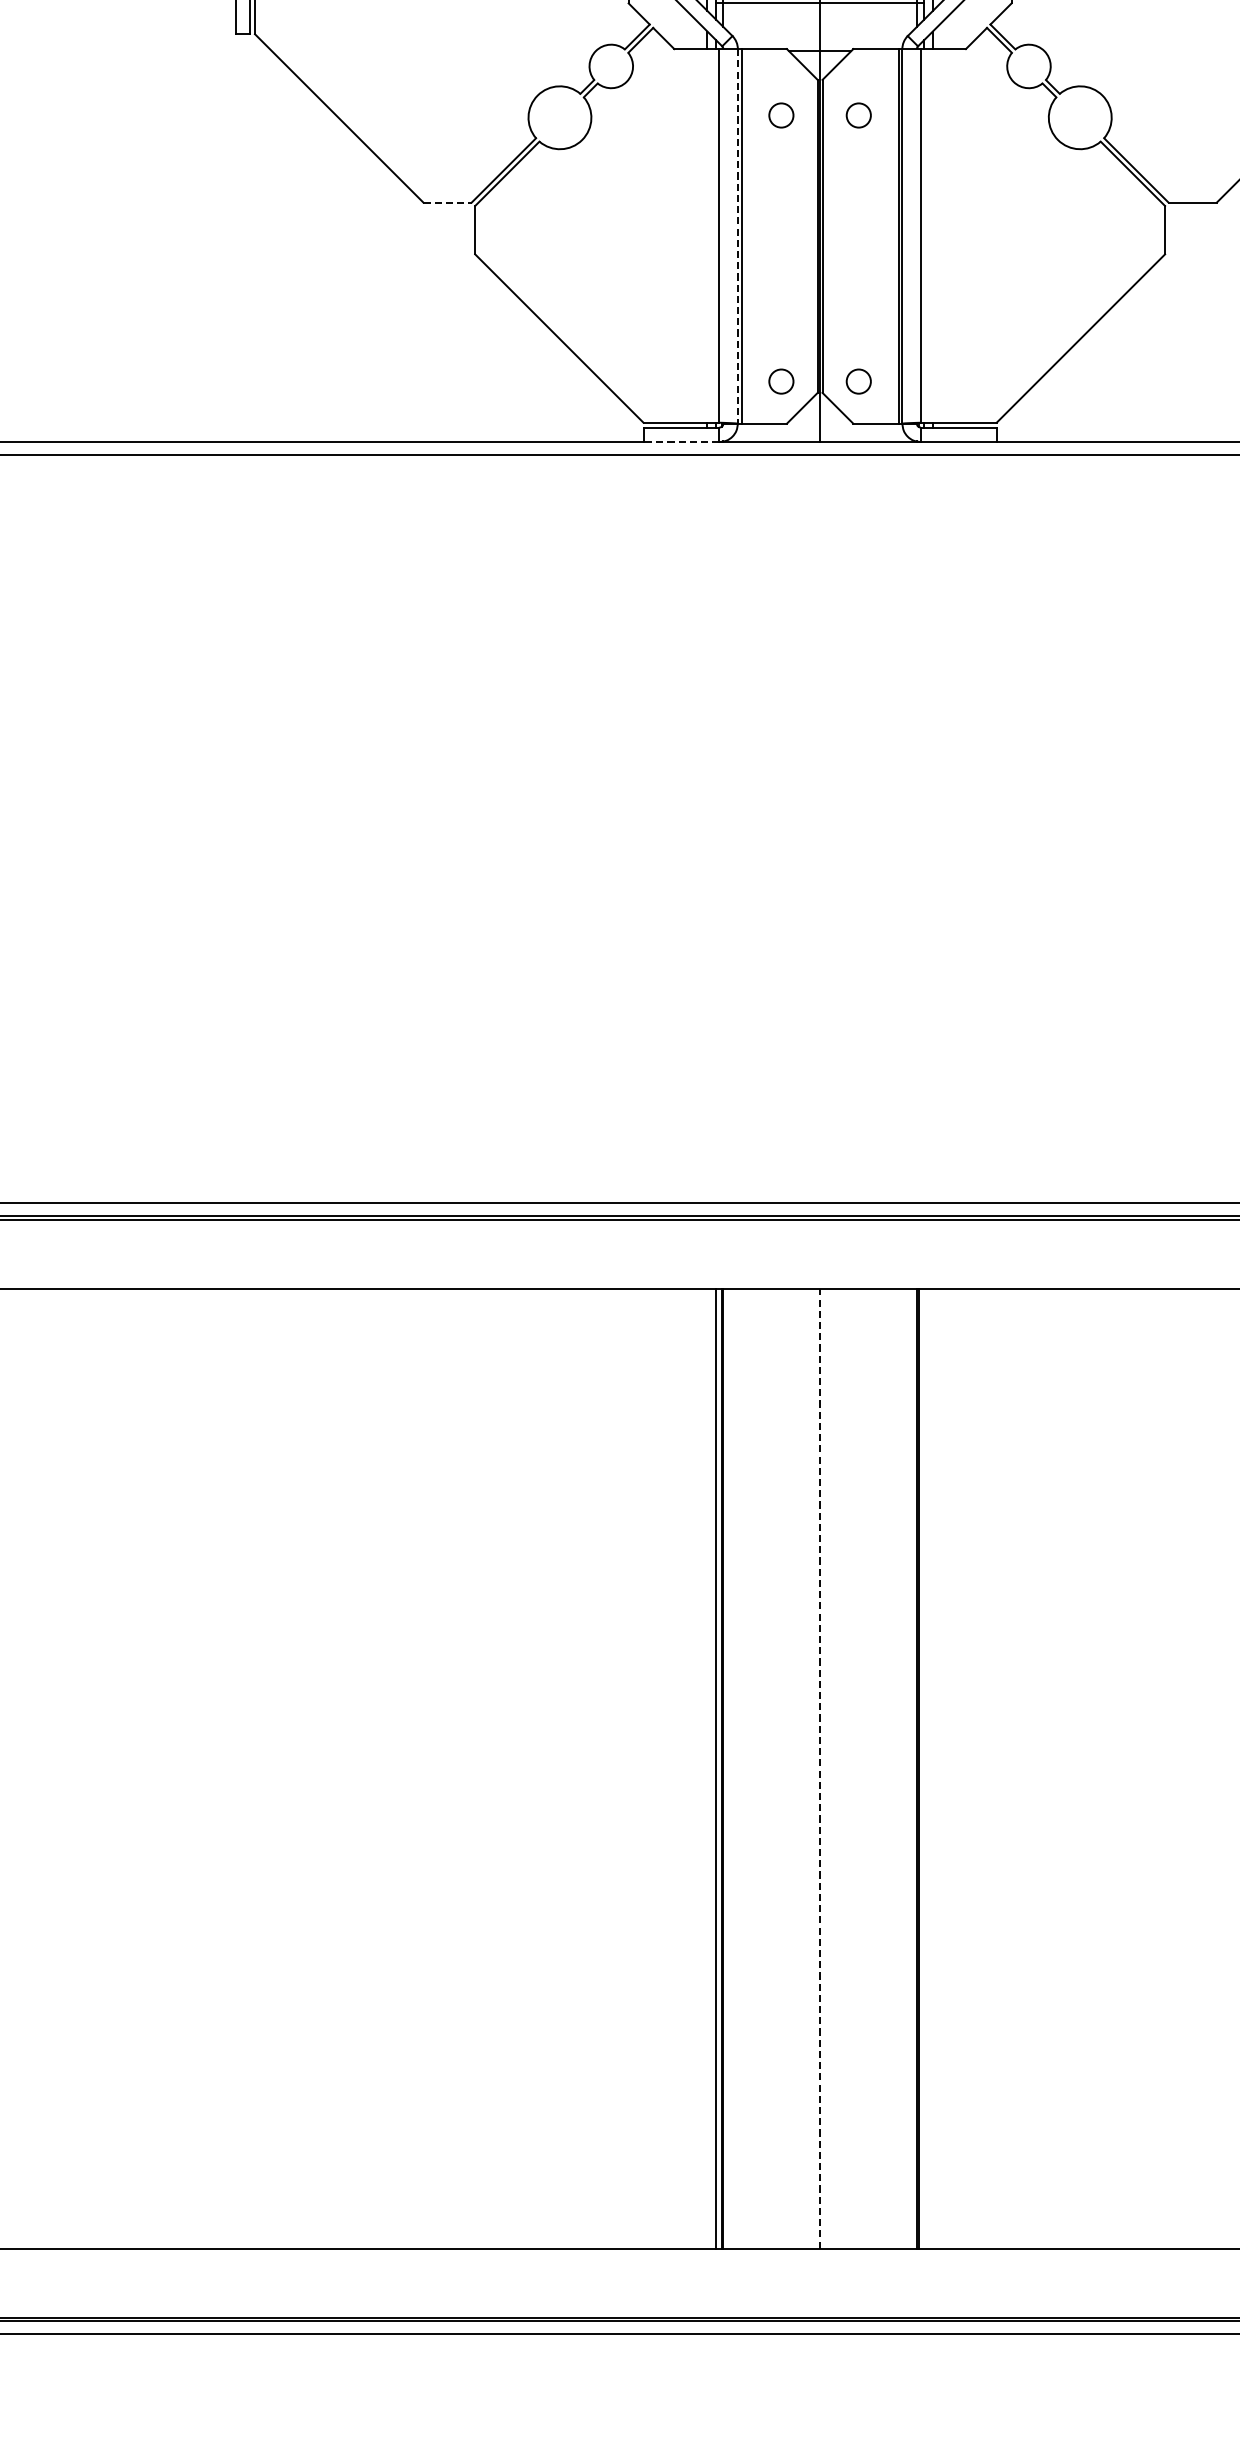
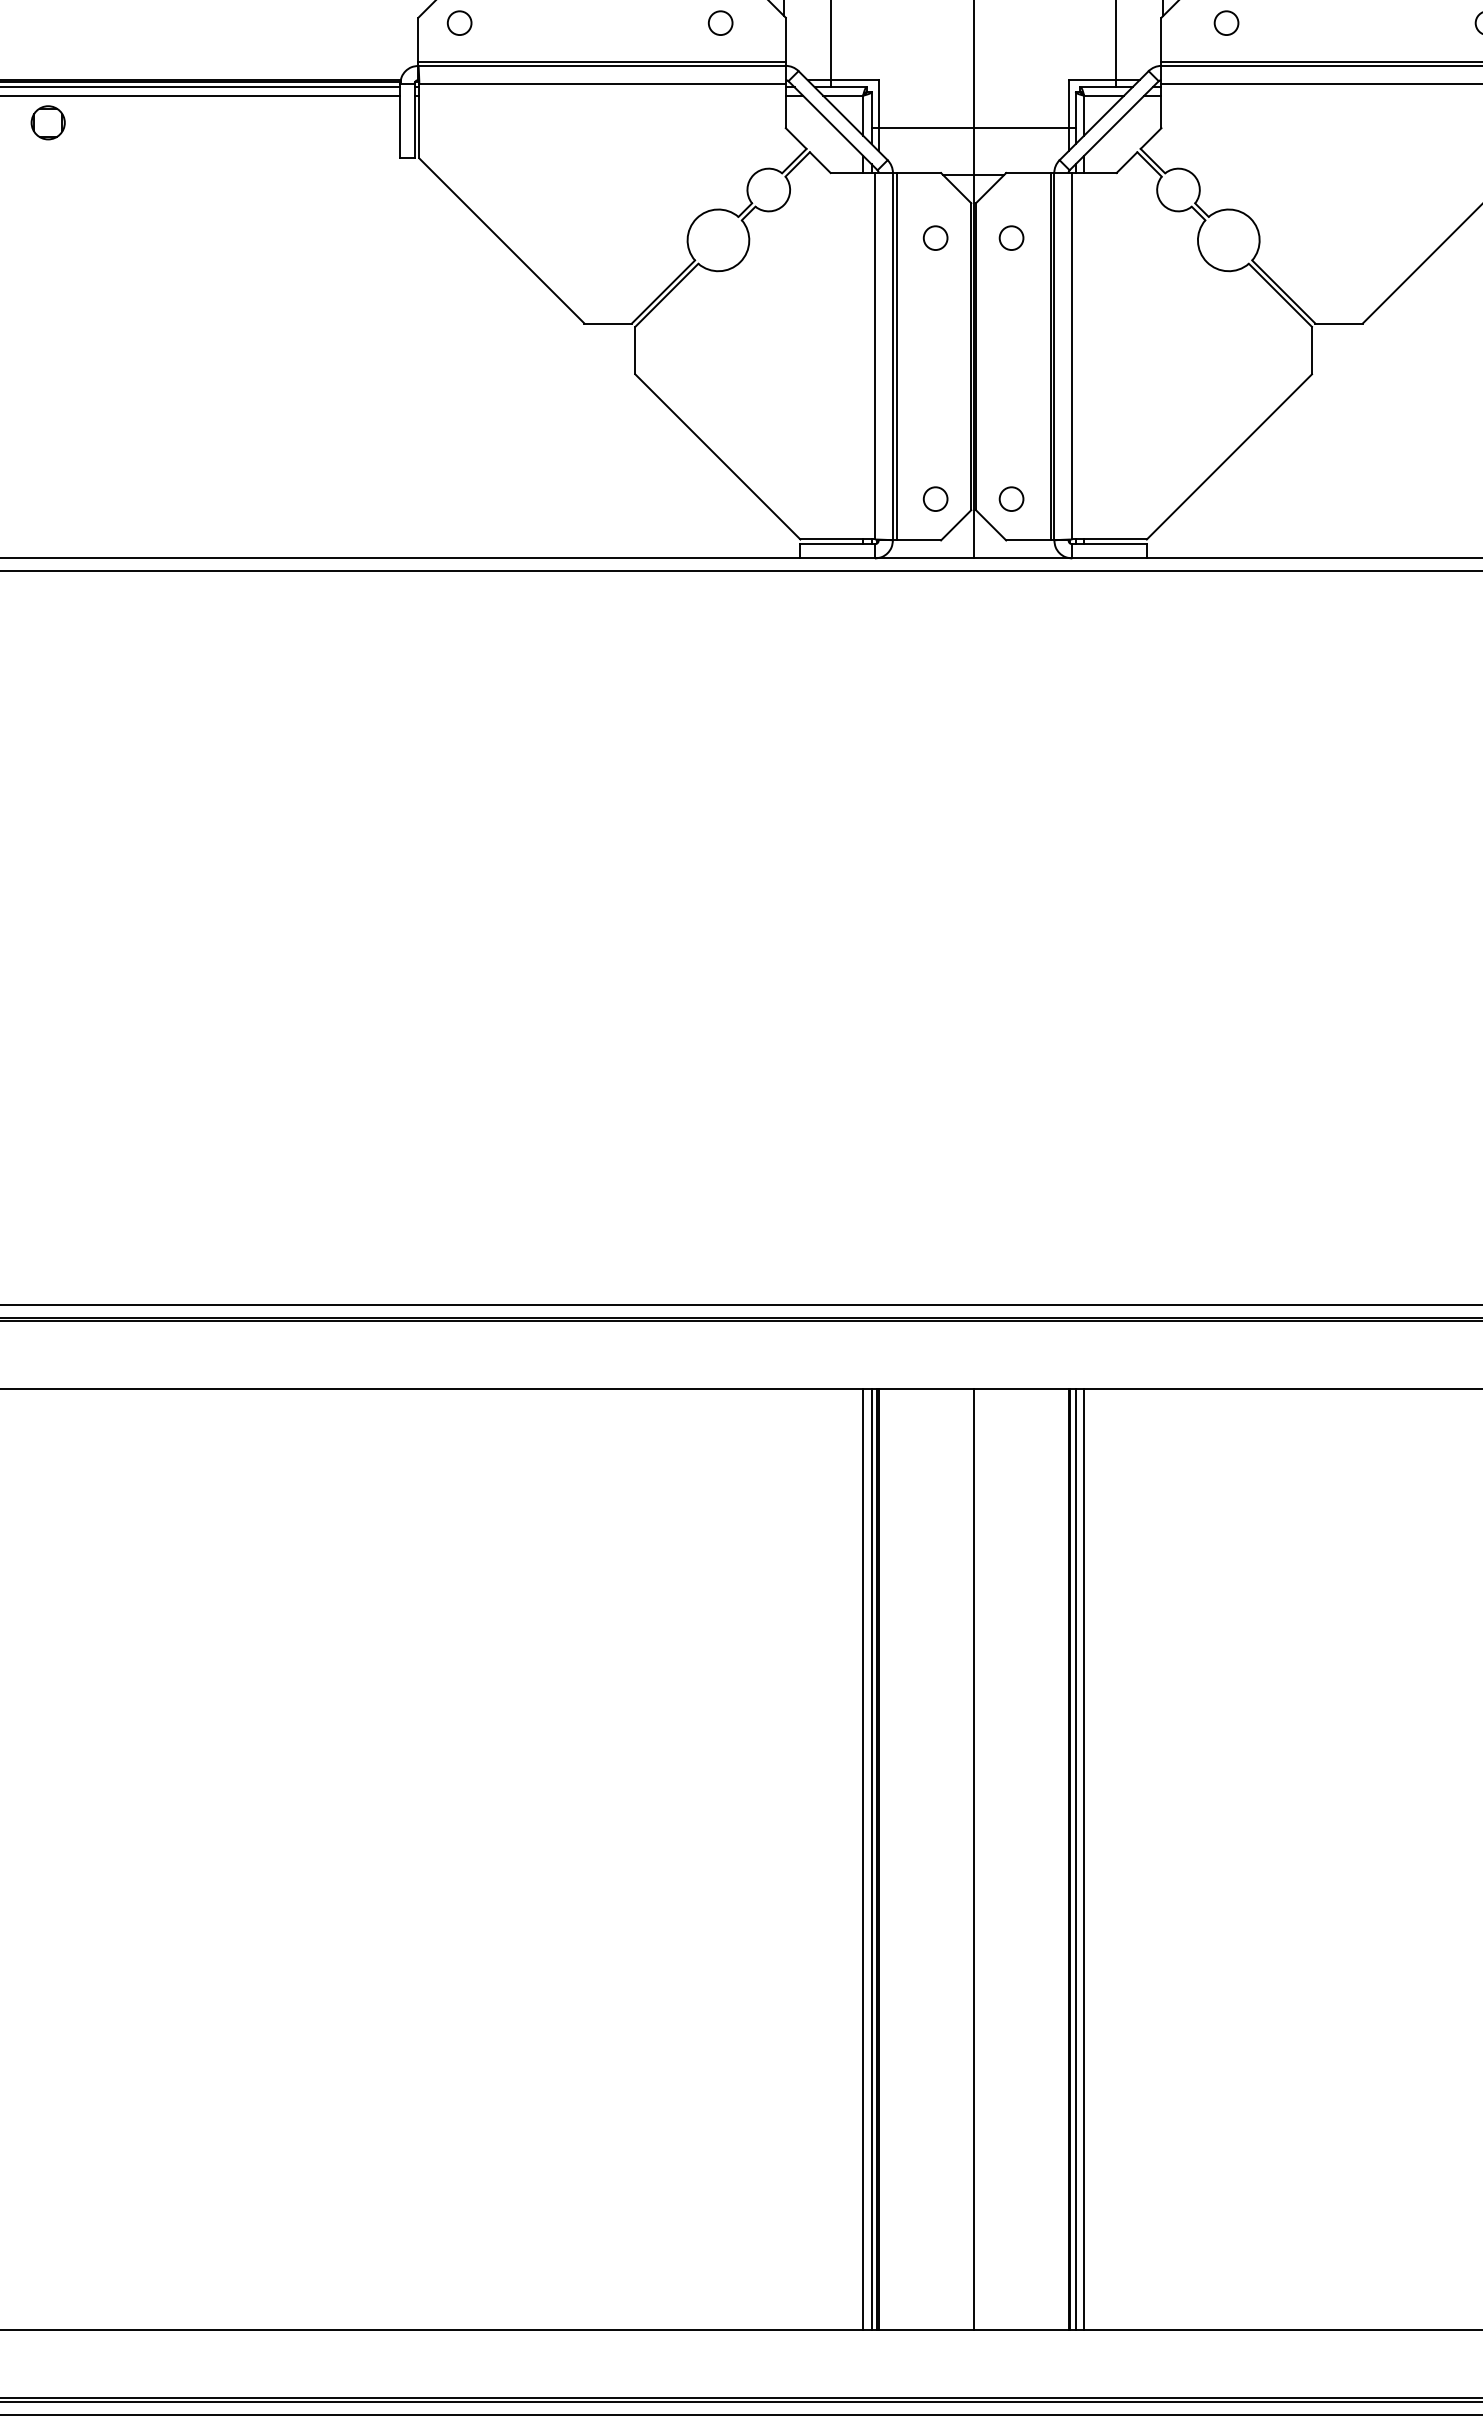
line: (447, 202) -> (608, 323), dashed -> solid
line: (737, 236) -> (892, 356), dashed -> solid
line: (681, 442) -> (837, 558), dashed -> solid
line: (707, 1768) -> (863, 1859), added
line: (819, 1768) -> (973, 1859), dashed -> solid
line: (923, 1768) -> (1075, 1859), added
line: (933, 1768) -> (1084, 1859), added

